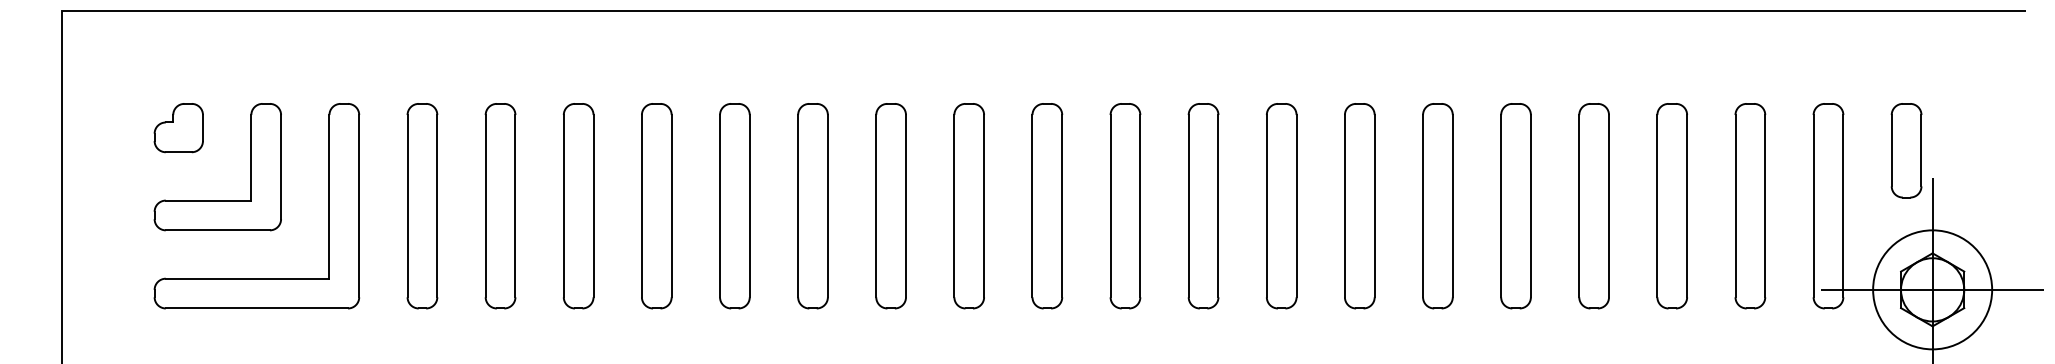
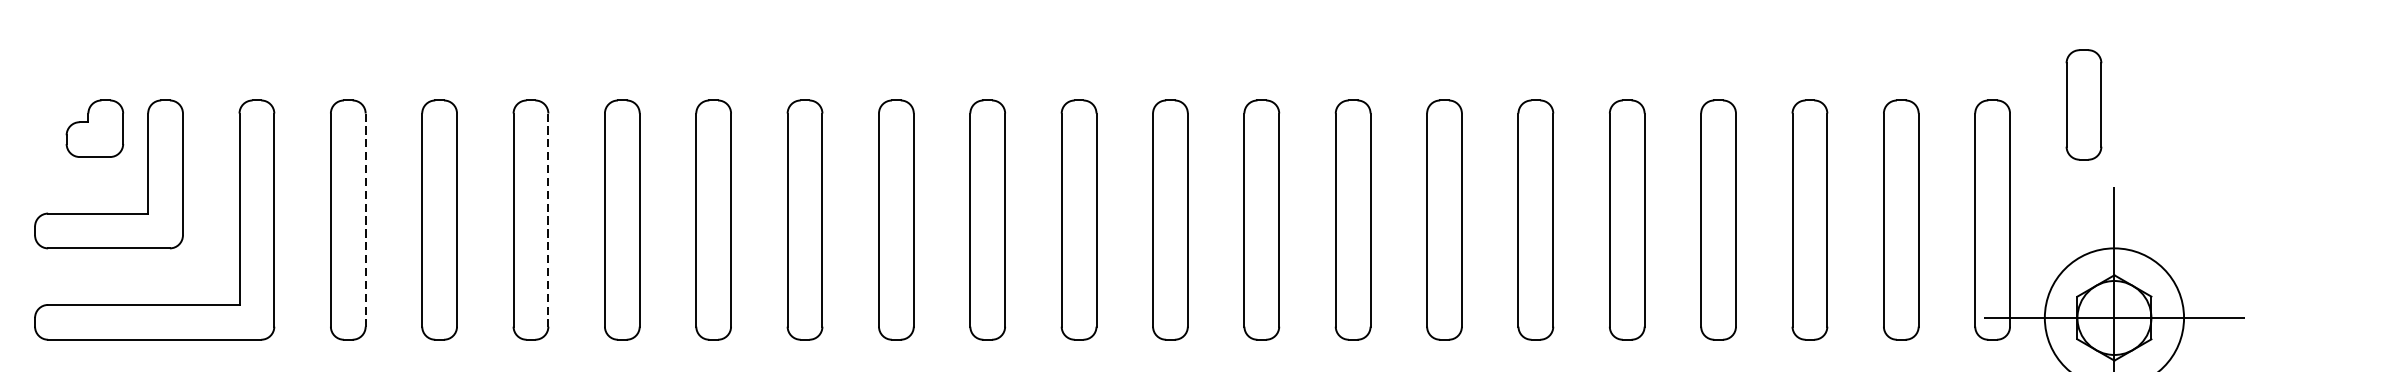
part: (178, 128) -> (94, 129), moved
part: (1906, 150) -> (2083, 104), moved
line: (437, 206) -> (365, 220), solid -> dashed
line: (593, 206) -> (548, 220), solid -> dashed

